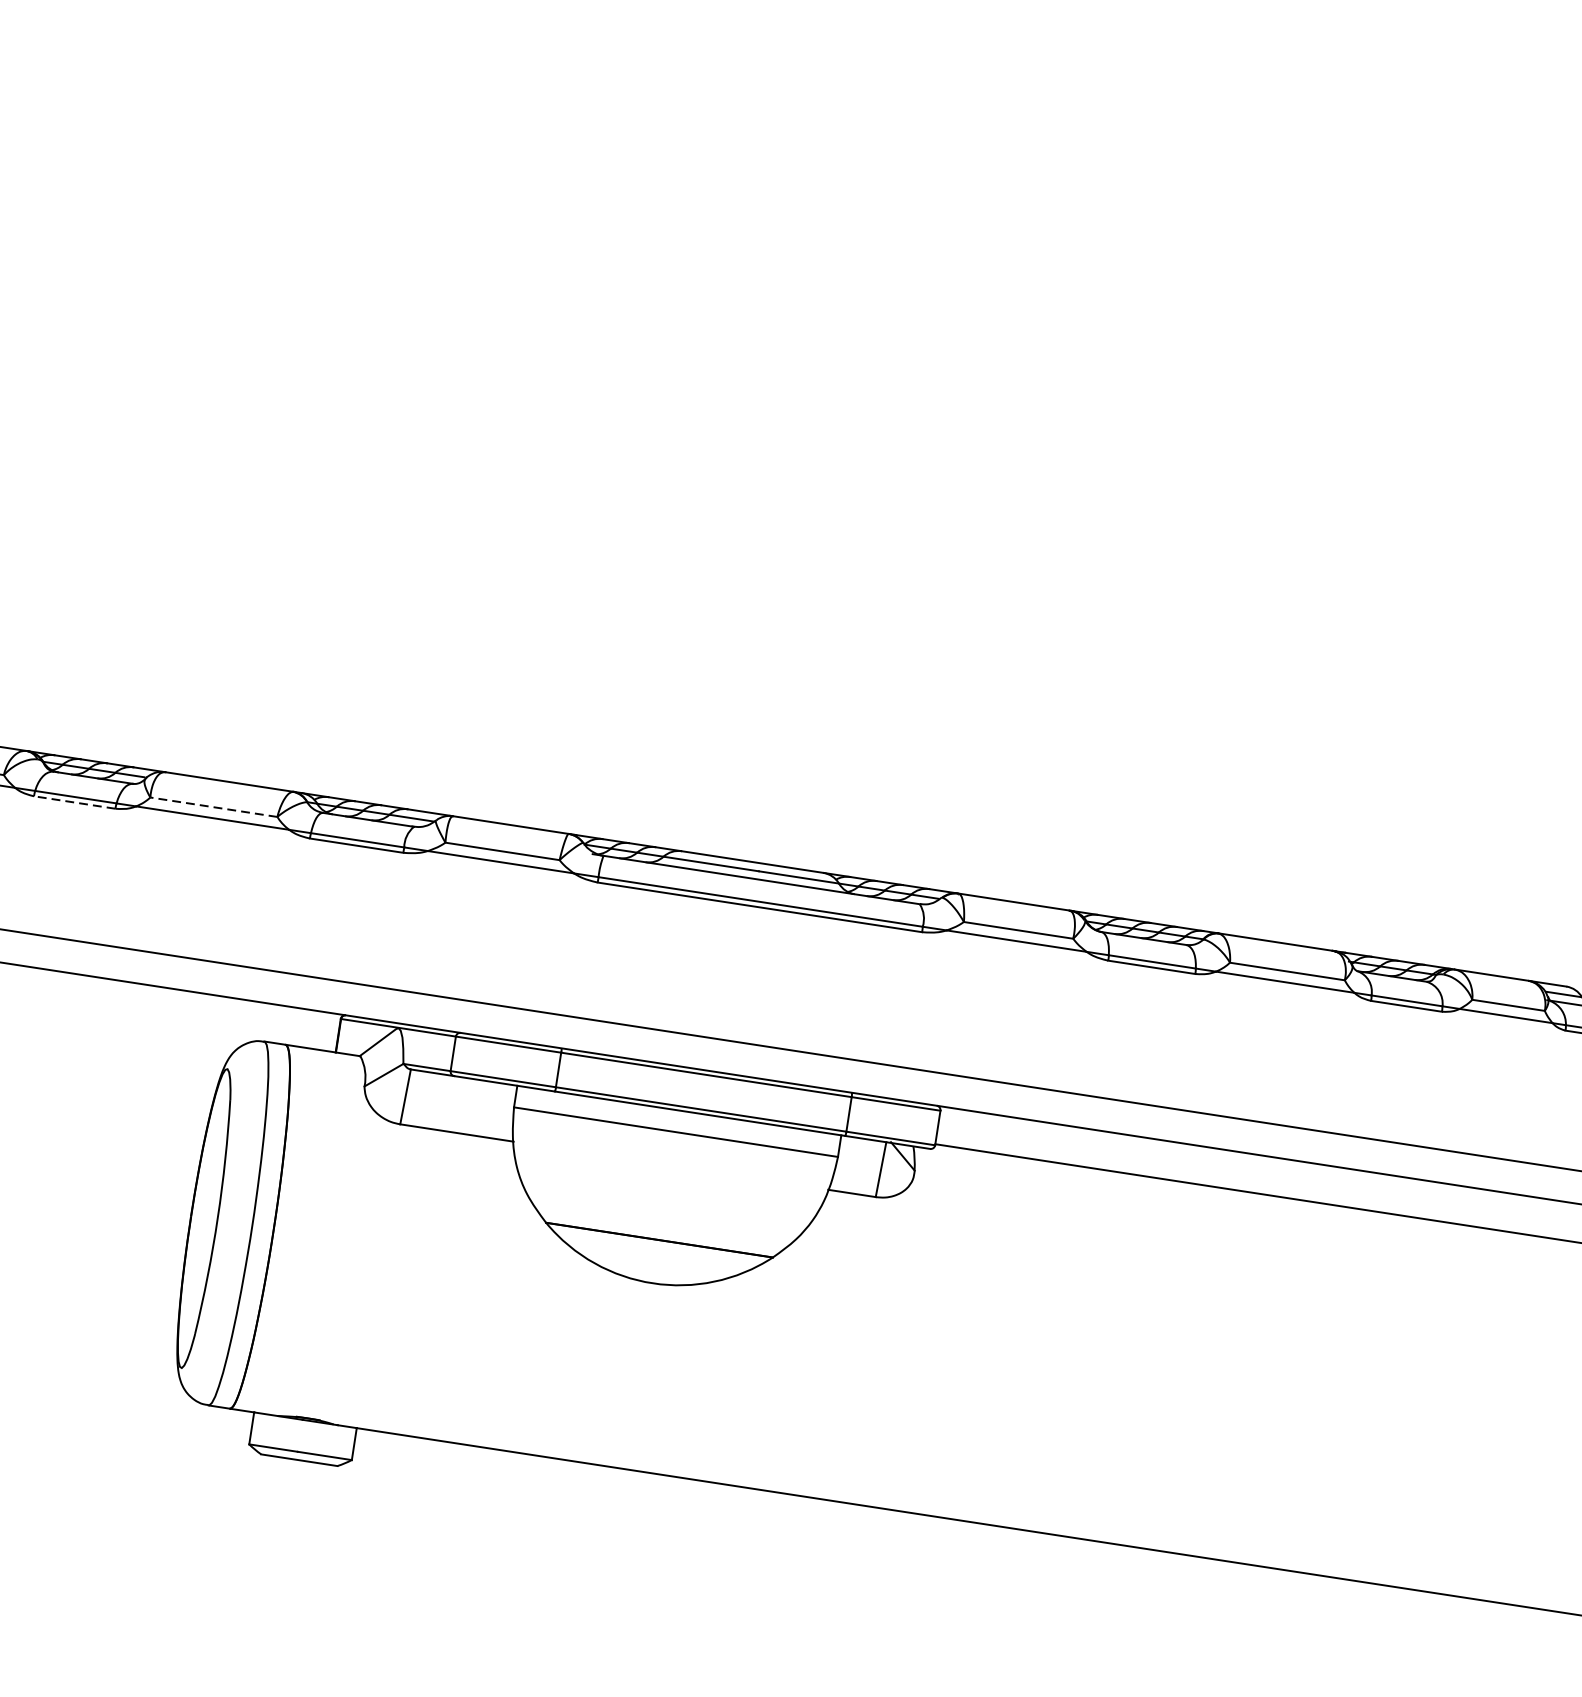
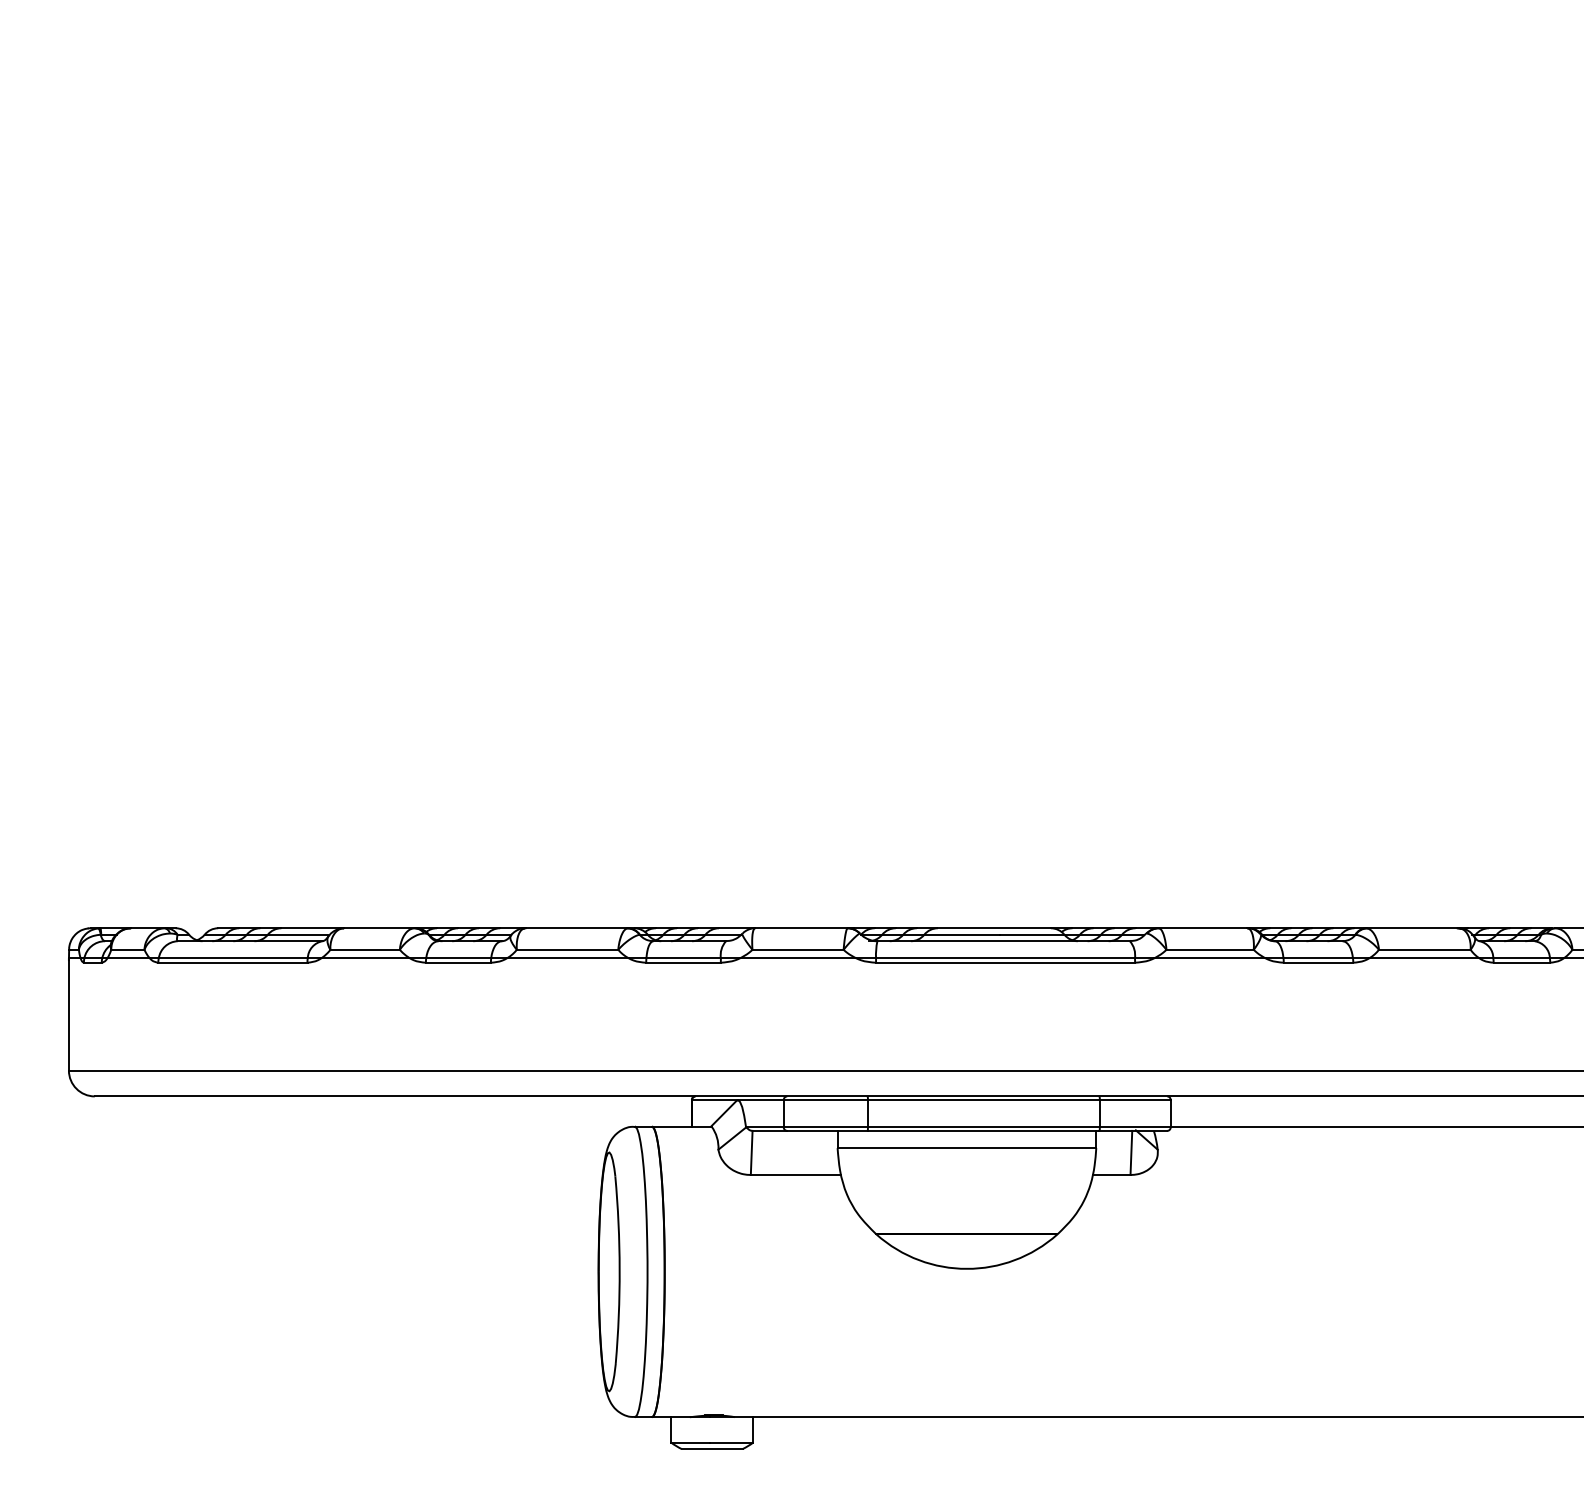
line: (74, 802) -> (458, 962), dashed -> solid
line: (213, 806) -> (567, 949), dashed -> solid

